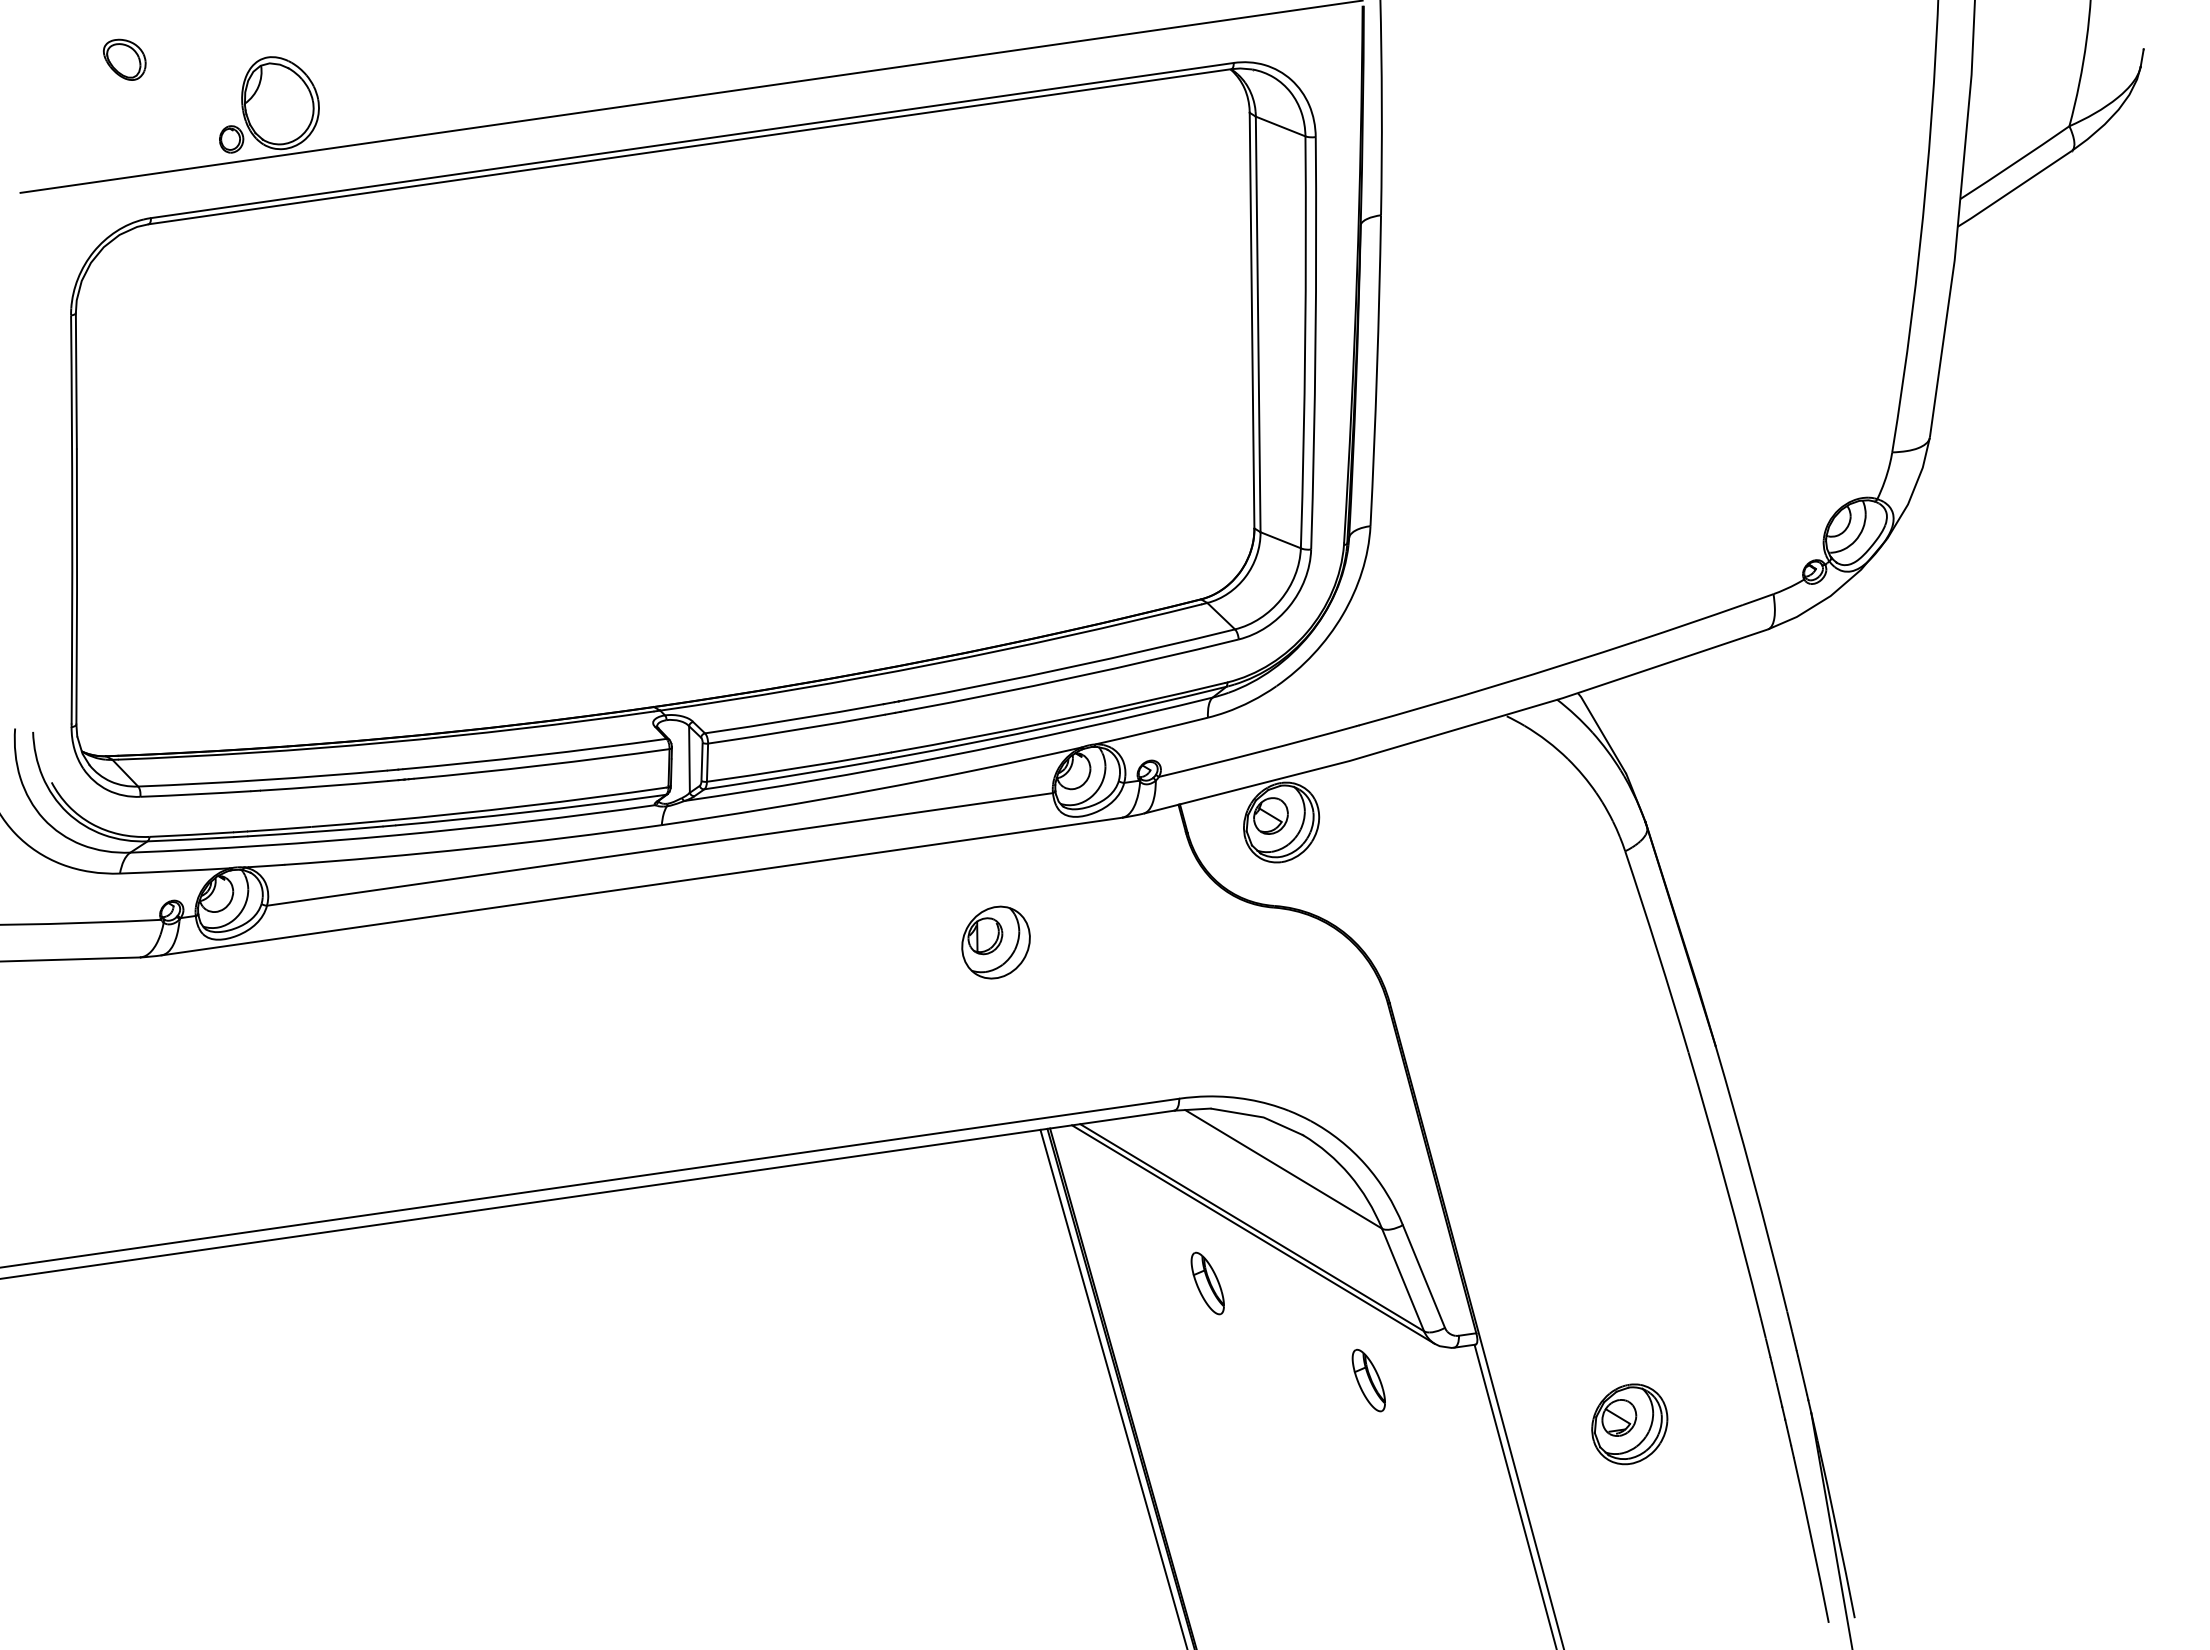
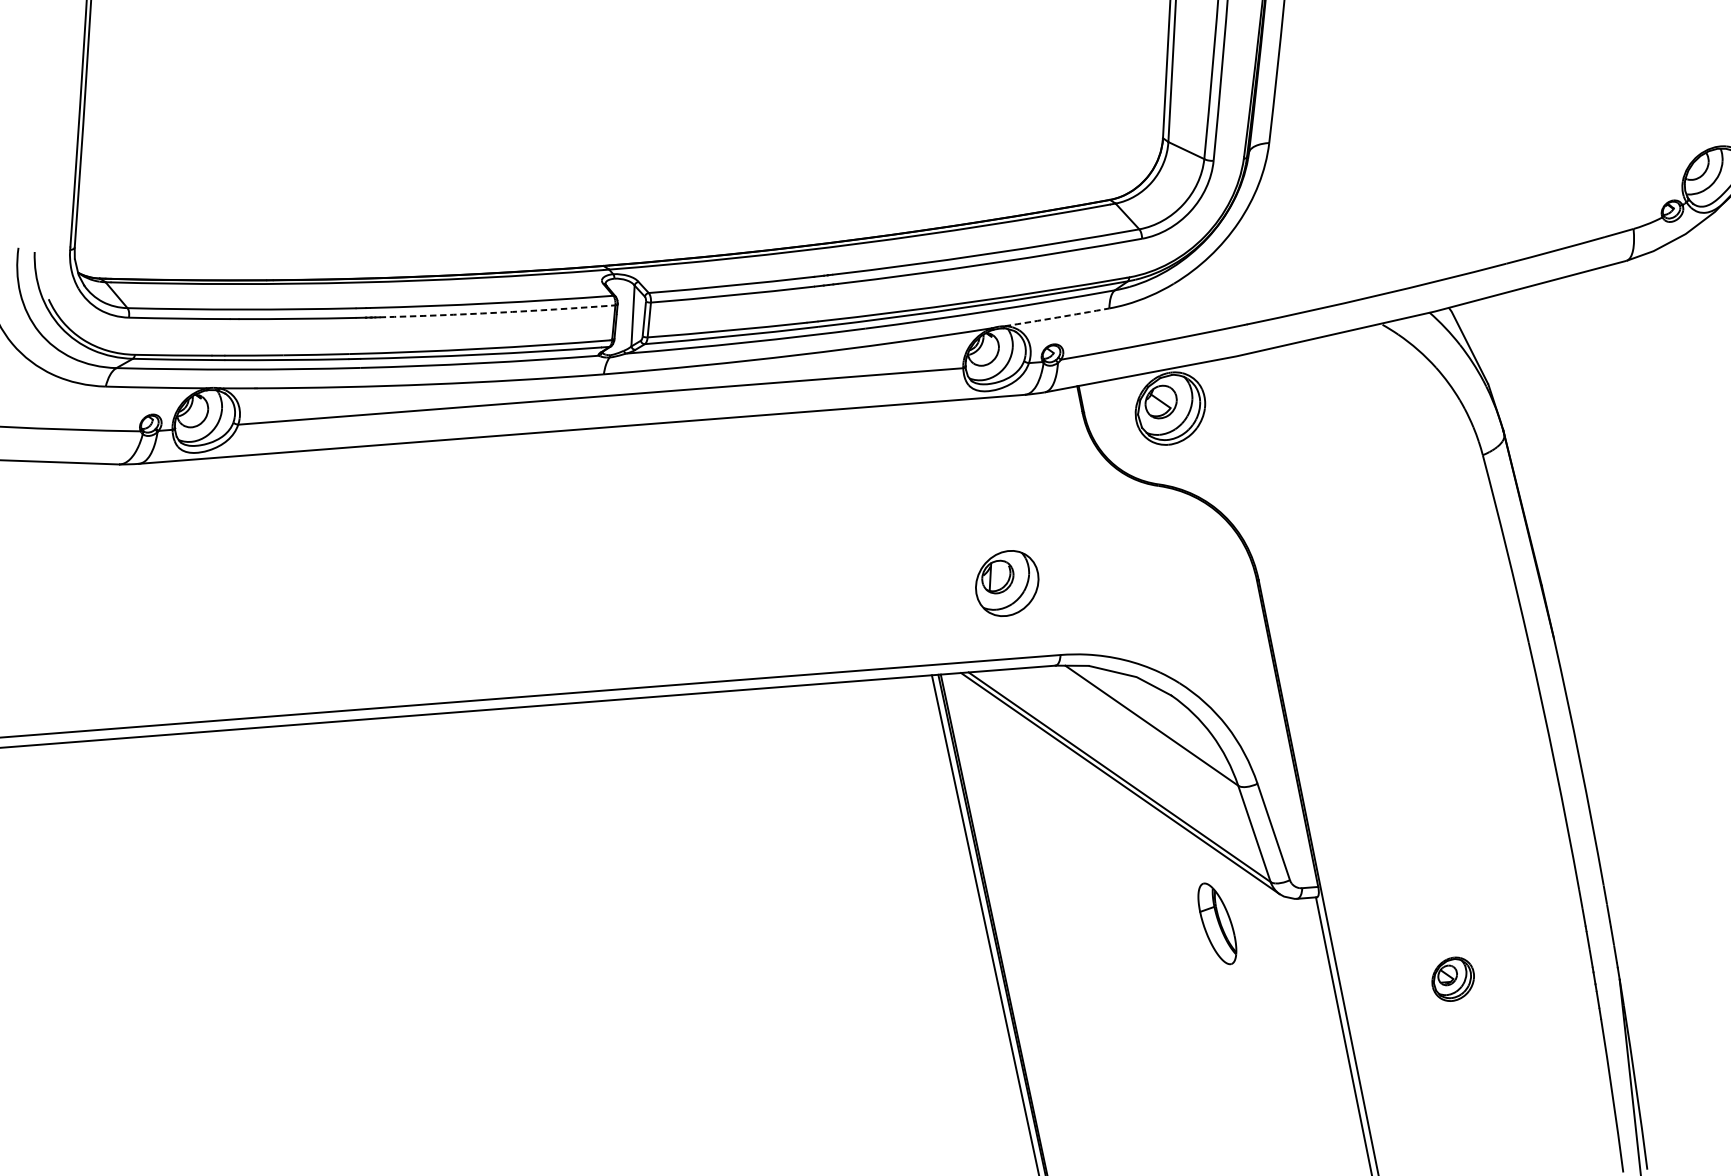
arc: (1151, 731) -> (1056, 317), solid -> dashed
arc: (541, 765) -> (497, 312), solid -> dashed
part: (995, 942) -> (1006, 583), moved
part: (1207, 1283) -> (1075, 825), removed
part: (1368, 1380) -> (1216, 923), size x1.4
part: (1629, 1424) -> (1452, 979), size x0.6

